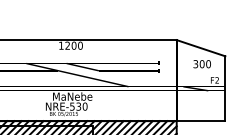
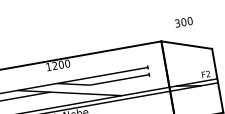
text: (201, 64) -> (183, 22), moved

